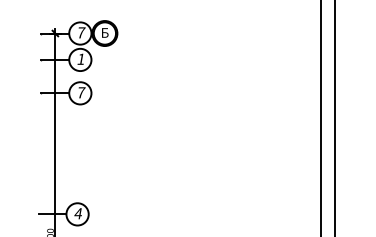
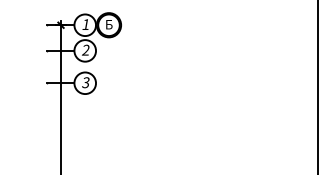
text: (81, 32) -> (86, 24), 7 -> 1
text: (80, 58) -> (85, 49), 1 -> 2
text: (81, 92) -> (86, 82), 7 -> 3

